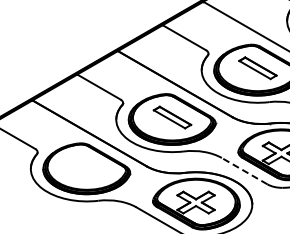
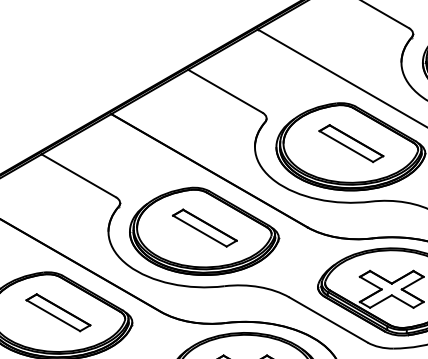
part: (86, 166) -> (57, 312), added
line: (244, 170) -> (328, 318), dashed -> solid

